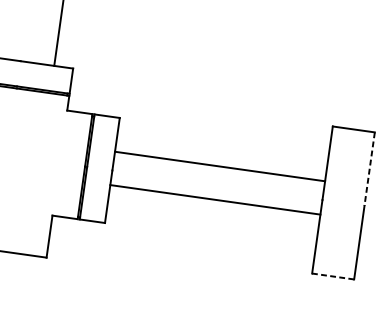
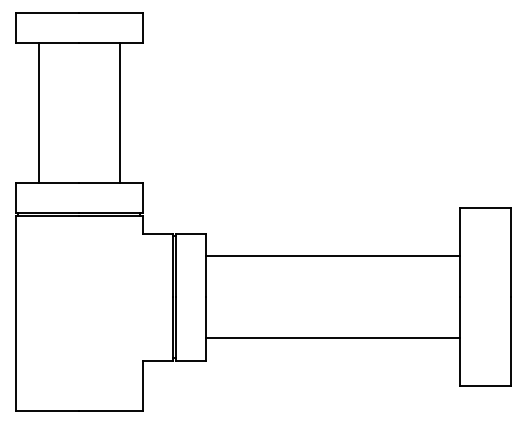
line: (220, 166) -> (333, 256), moved
line: (369, 169) -> (511, 253), dashed -> solid
line: (215, 199) -> (333, 337), moved
line: (332, 276) -> (485, 386), dashed -> solid

